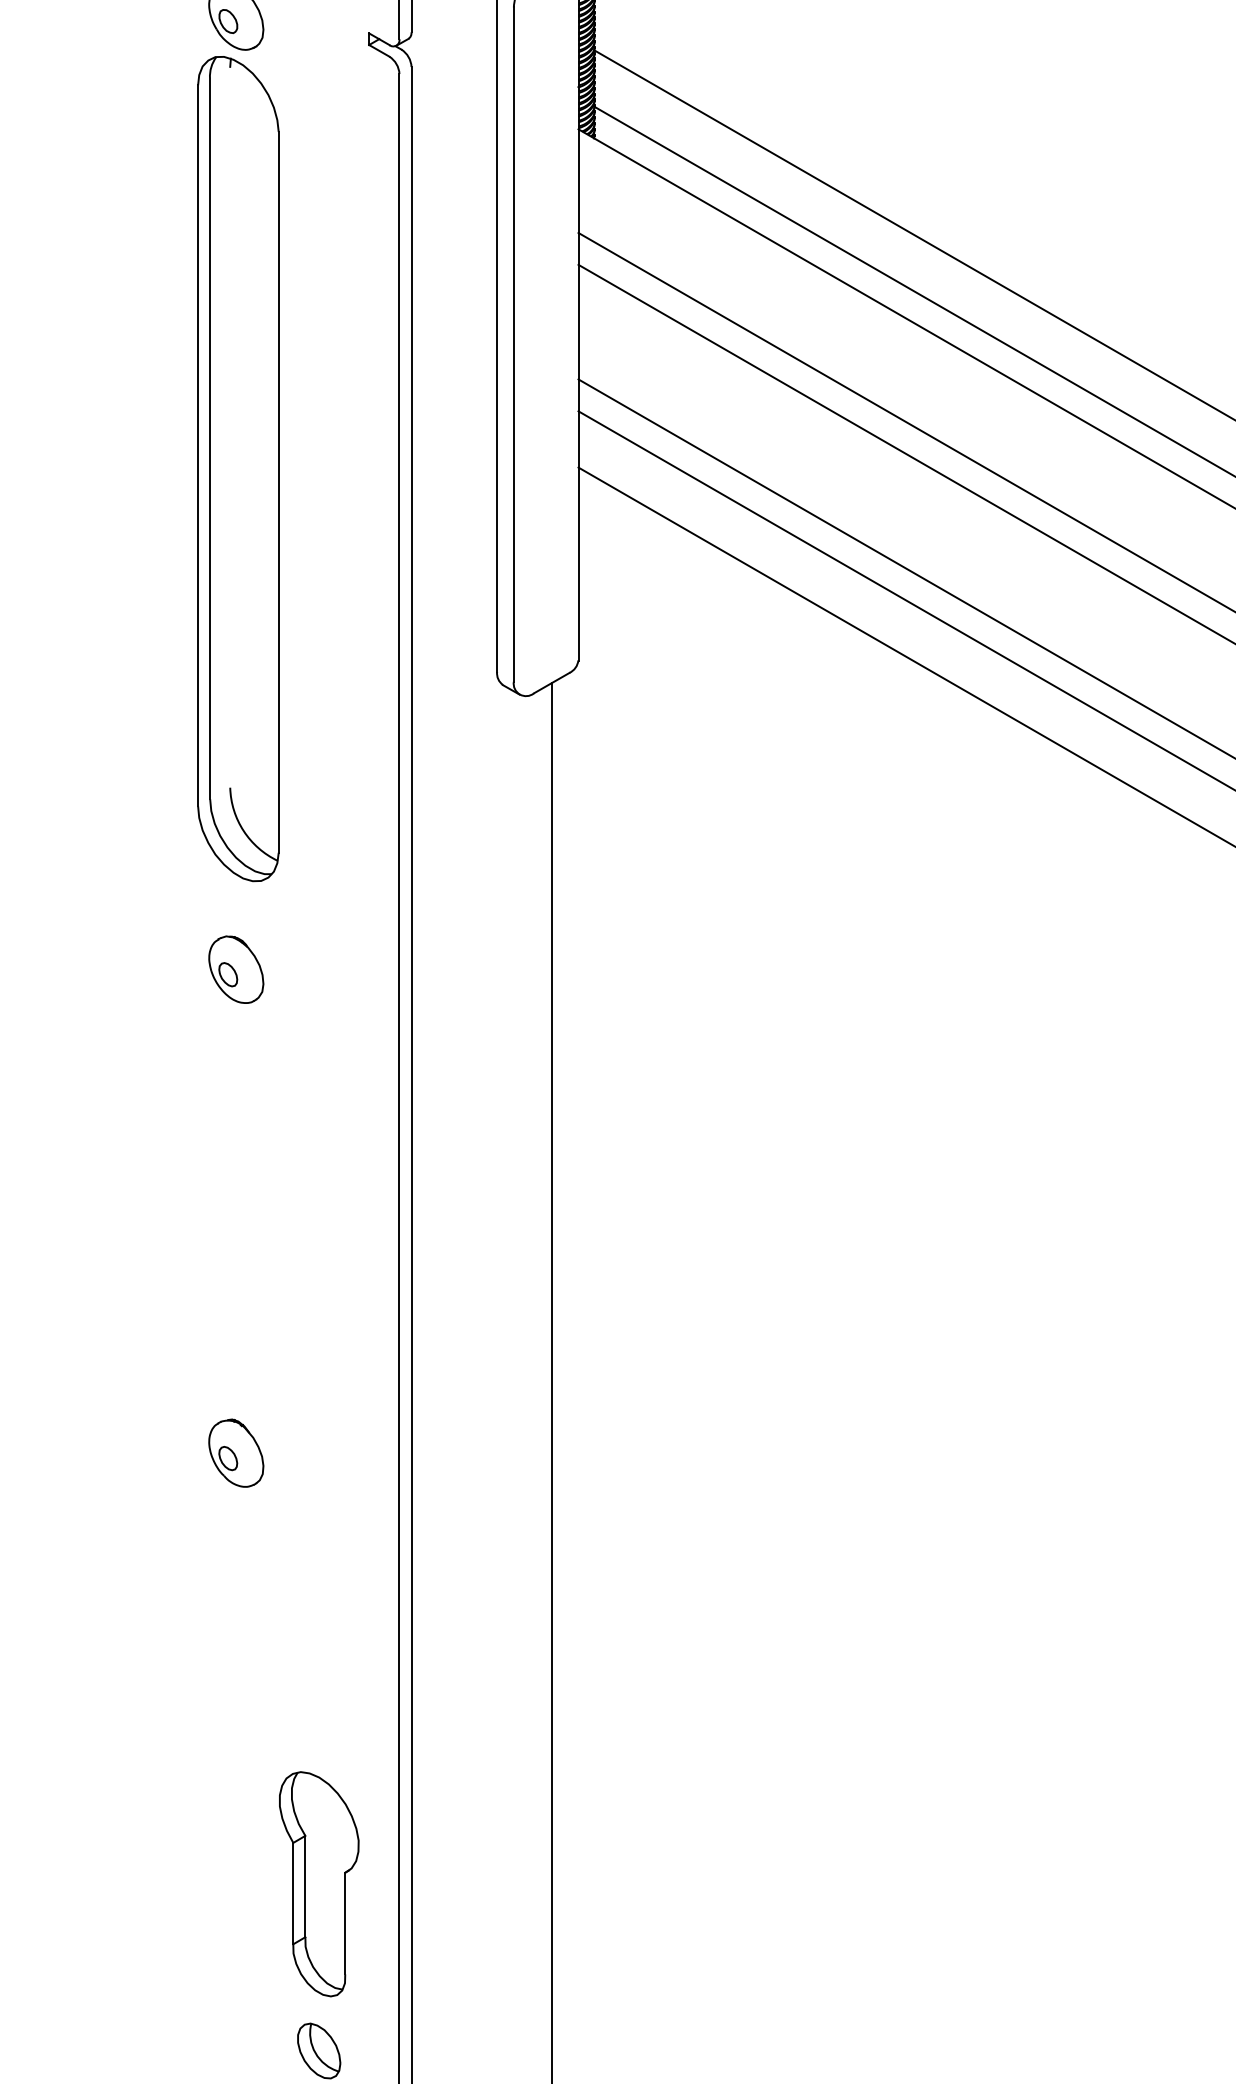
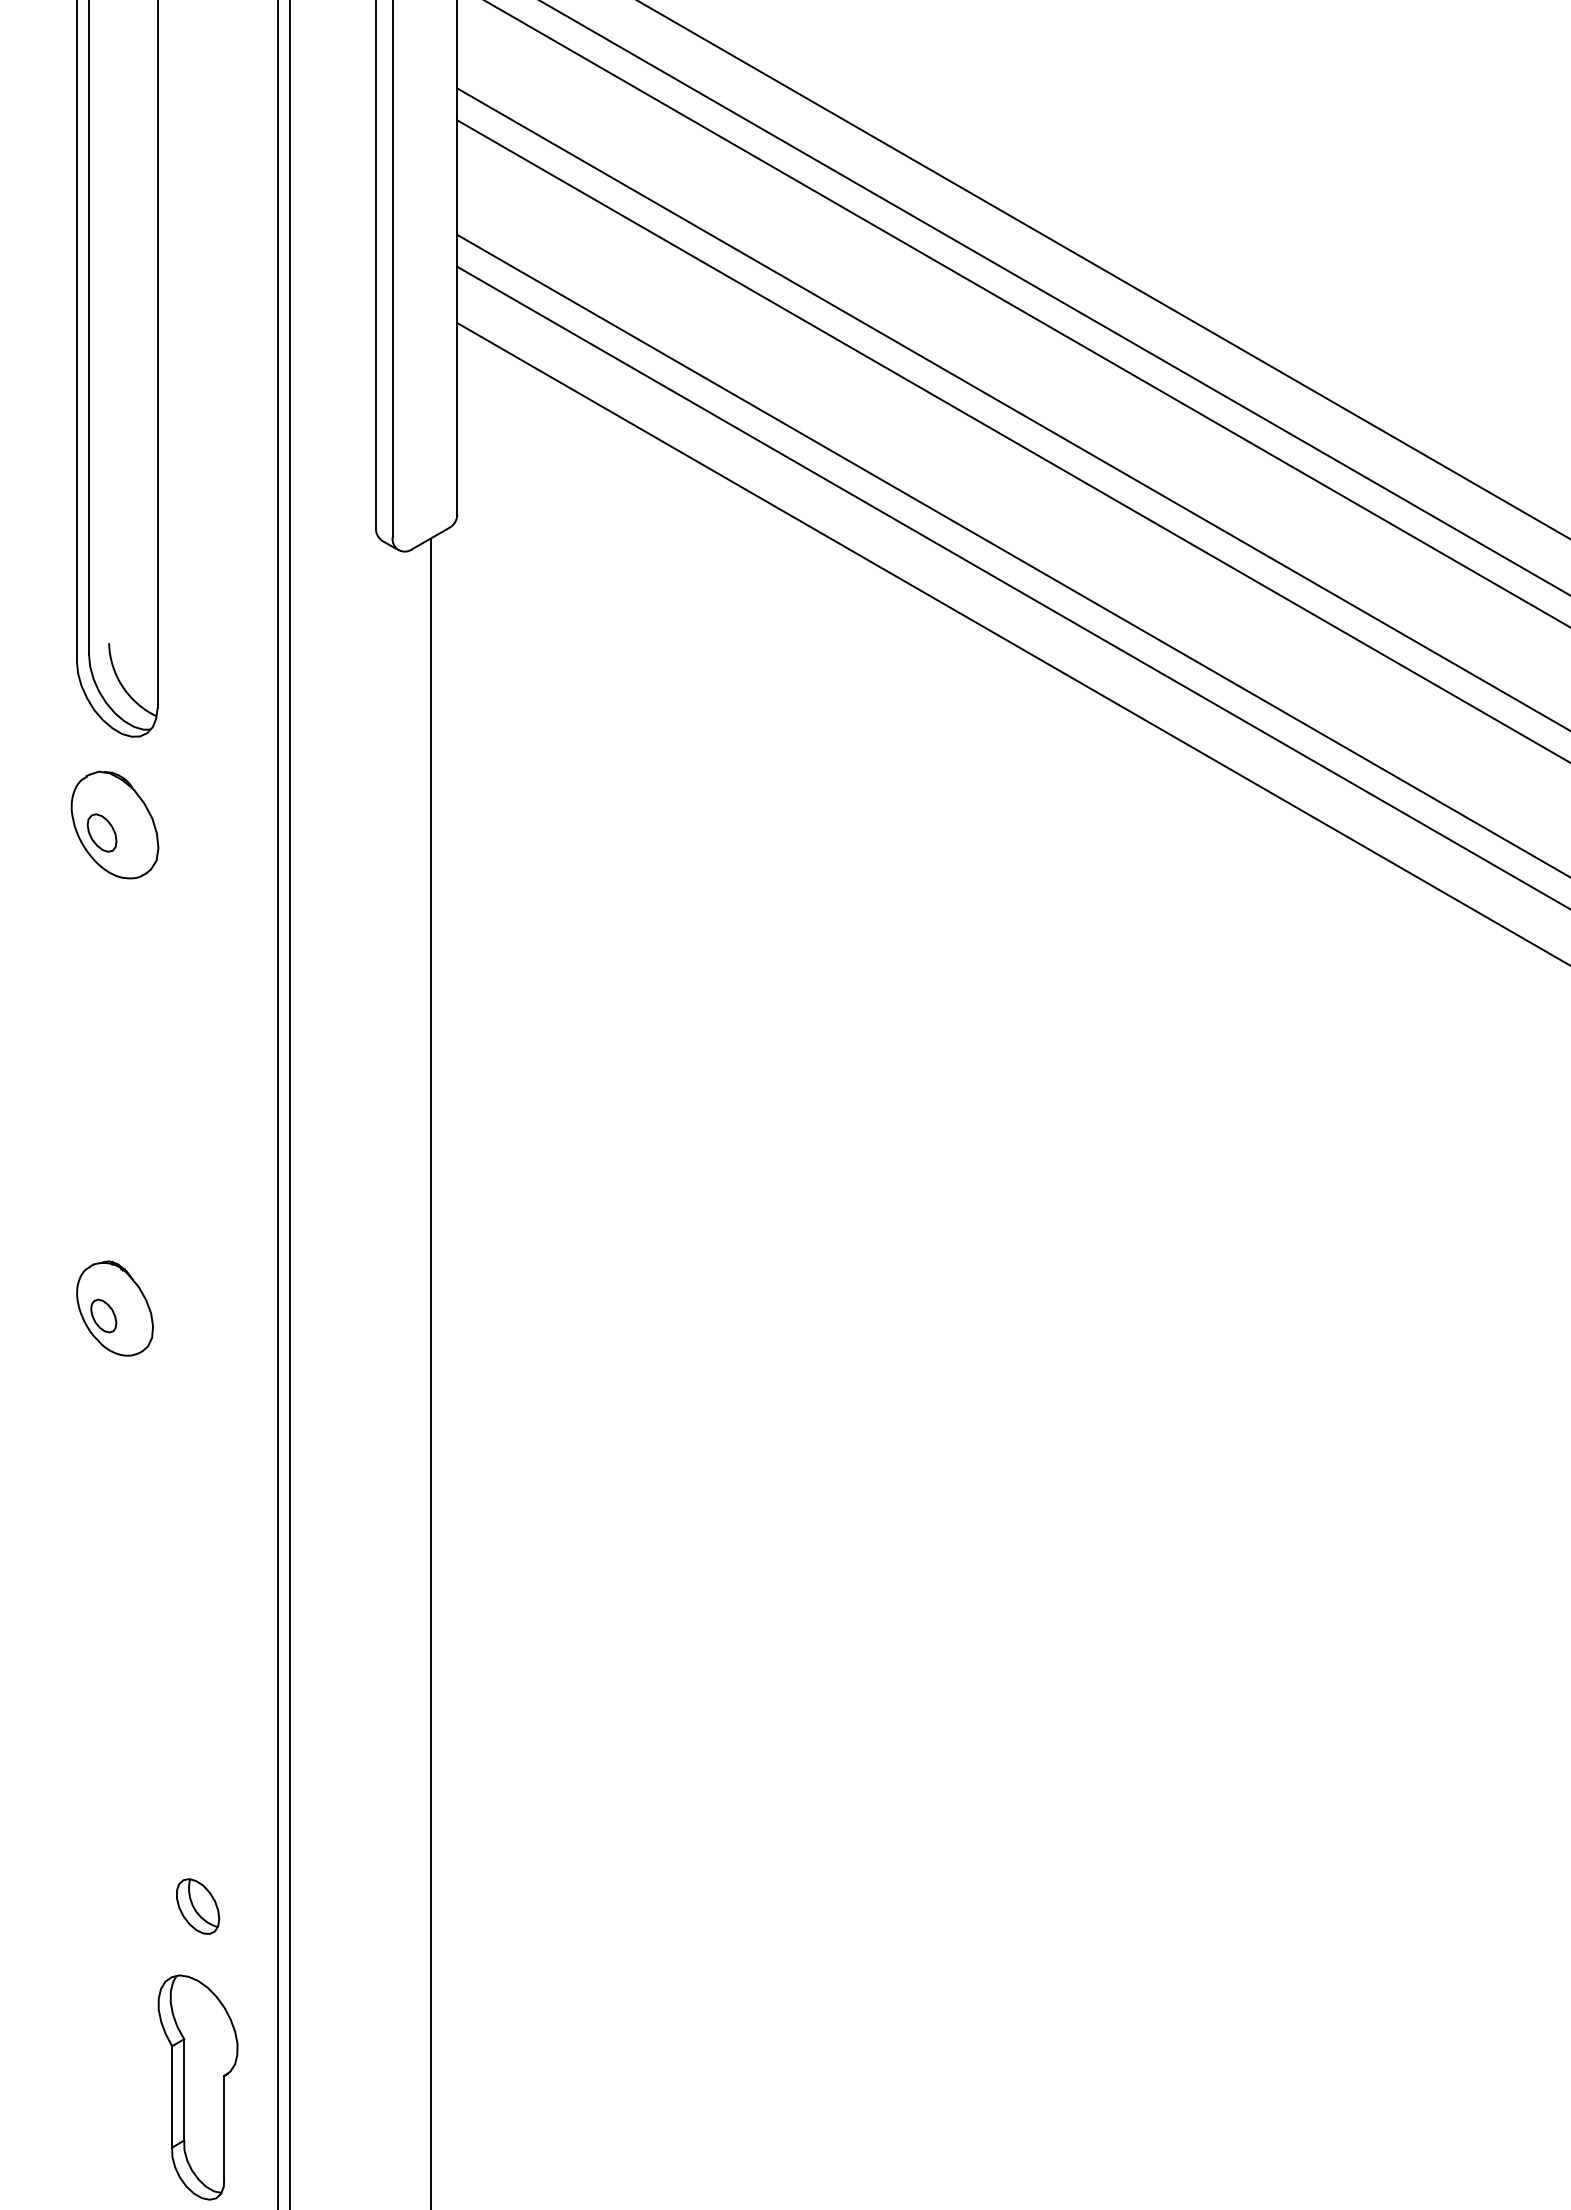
part: (236, 970) -> (115, 825), size x1.6
part: (236, 1453) -> (115, 1308), size x1.4
part: (318, 1884) -> (197, 1739), removed

